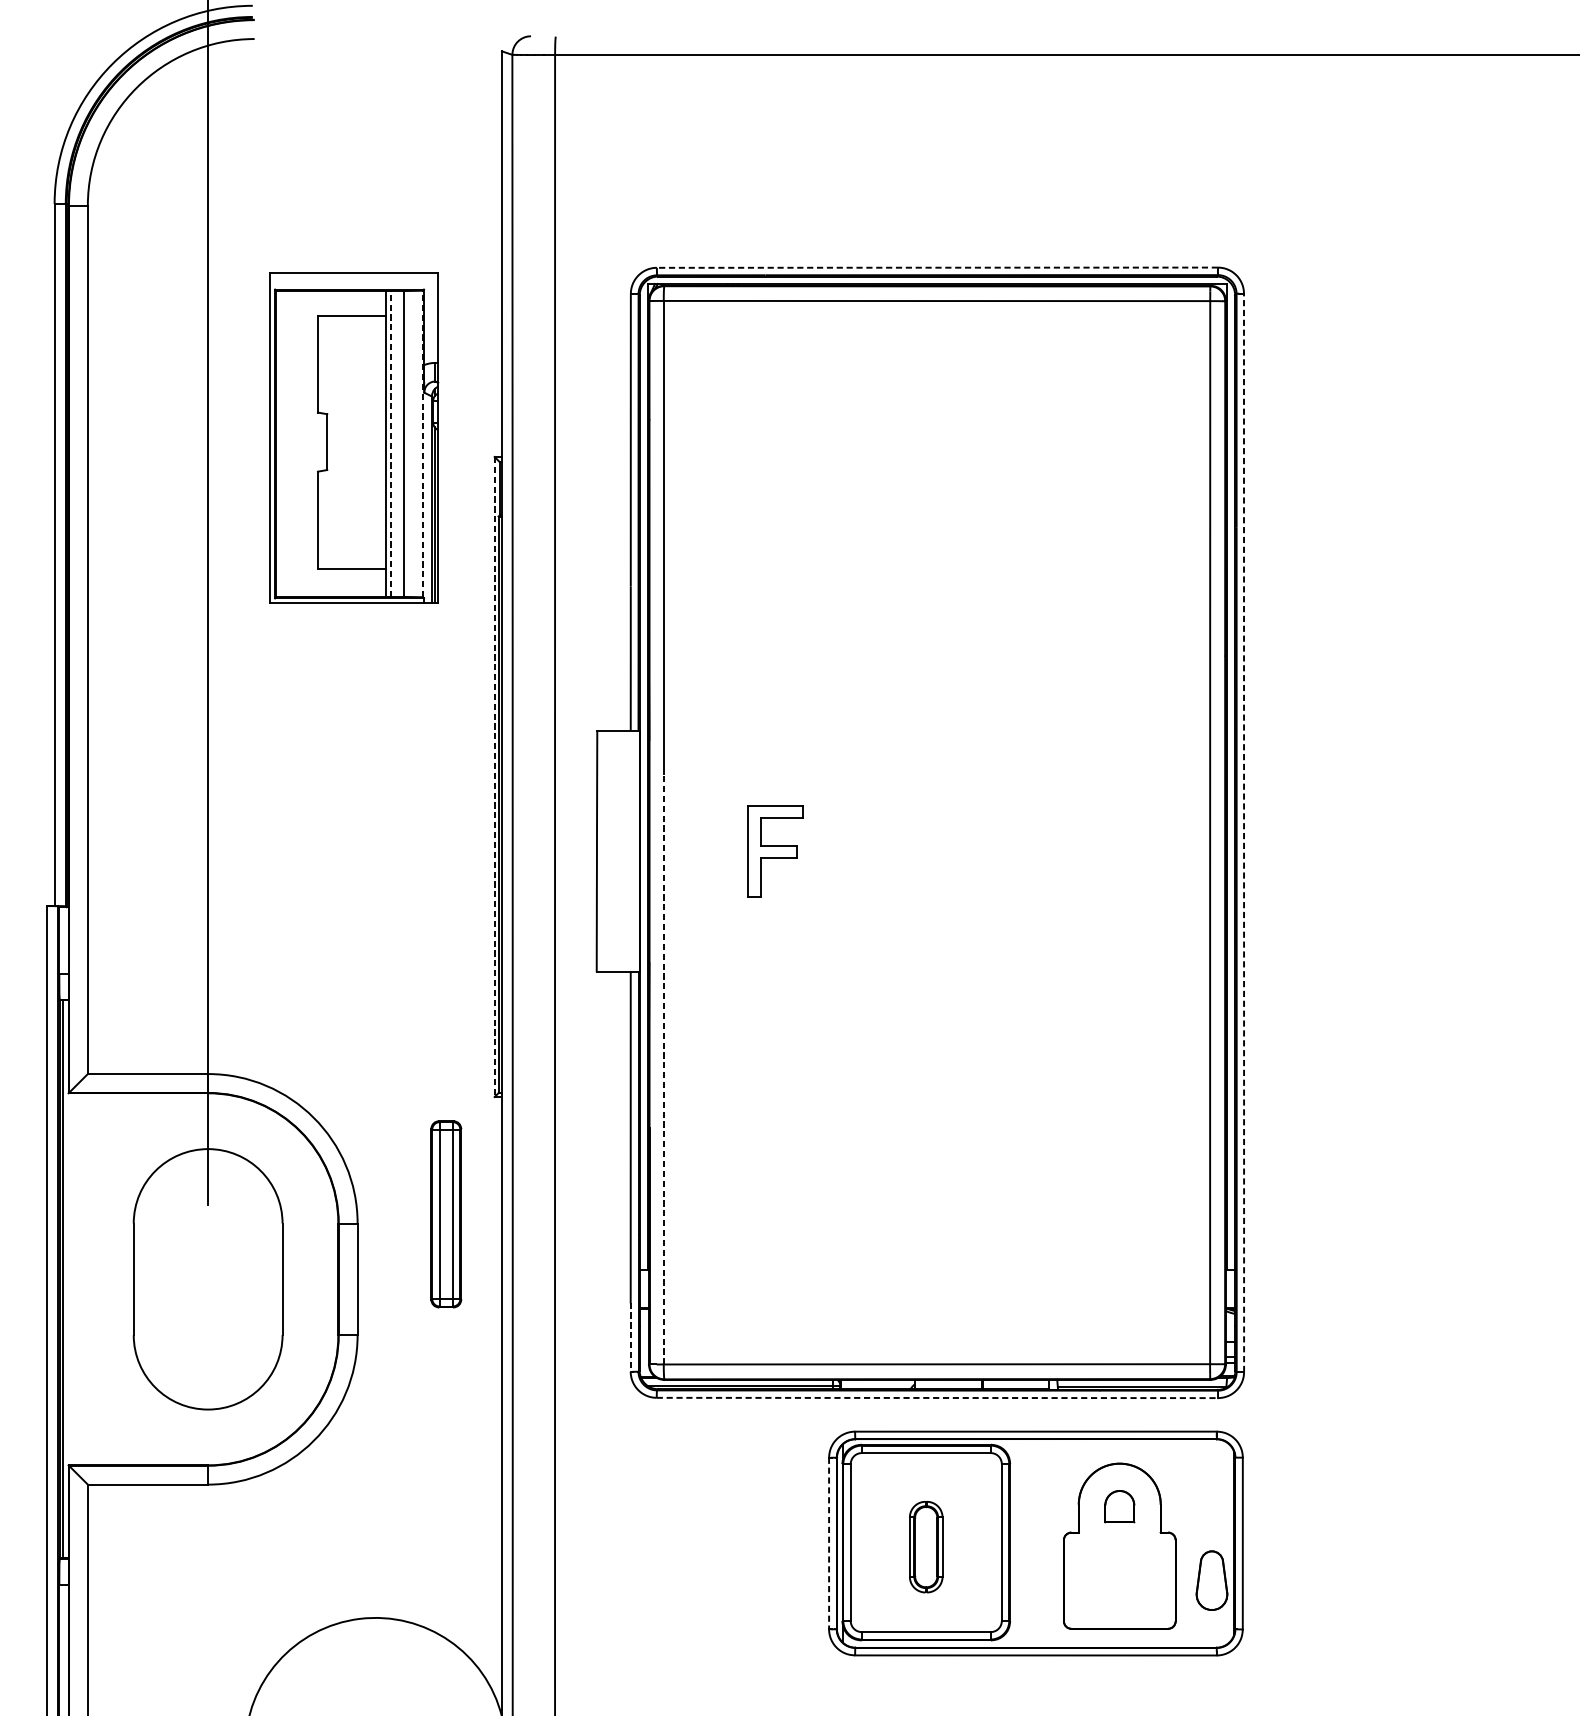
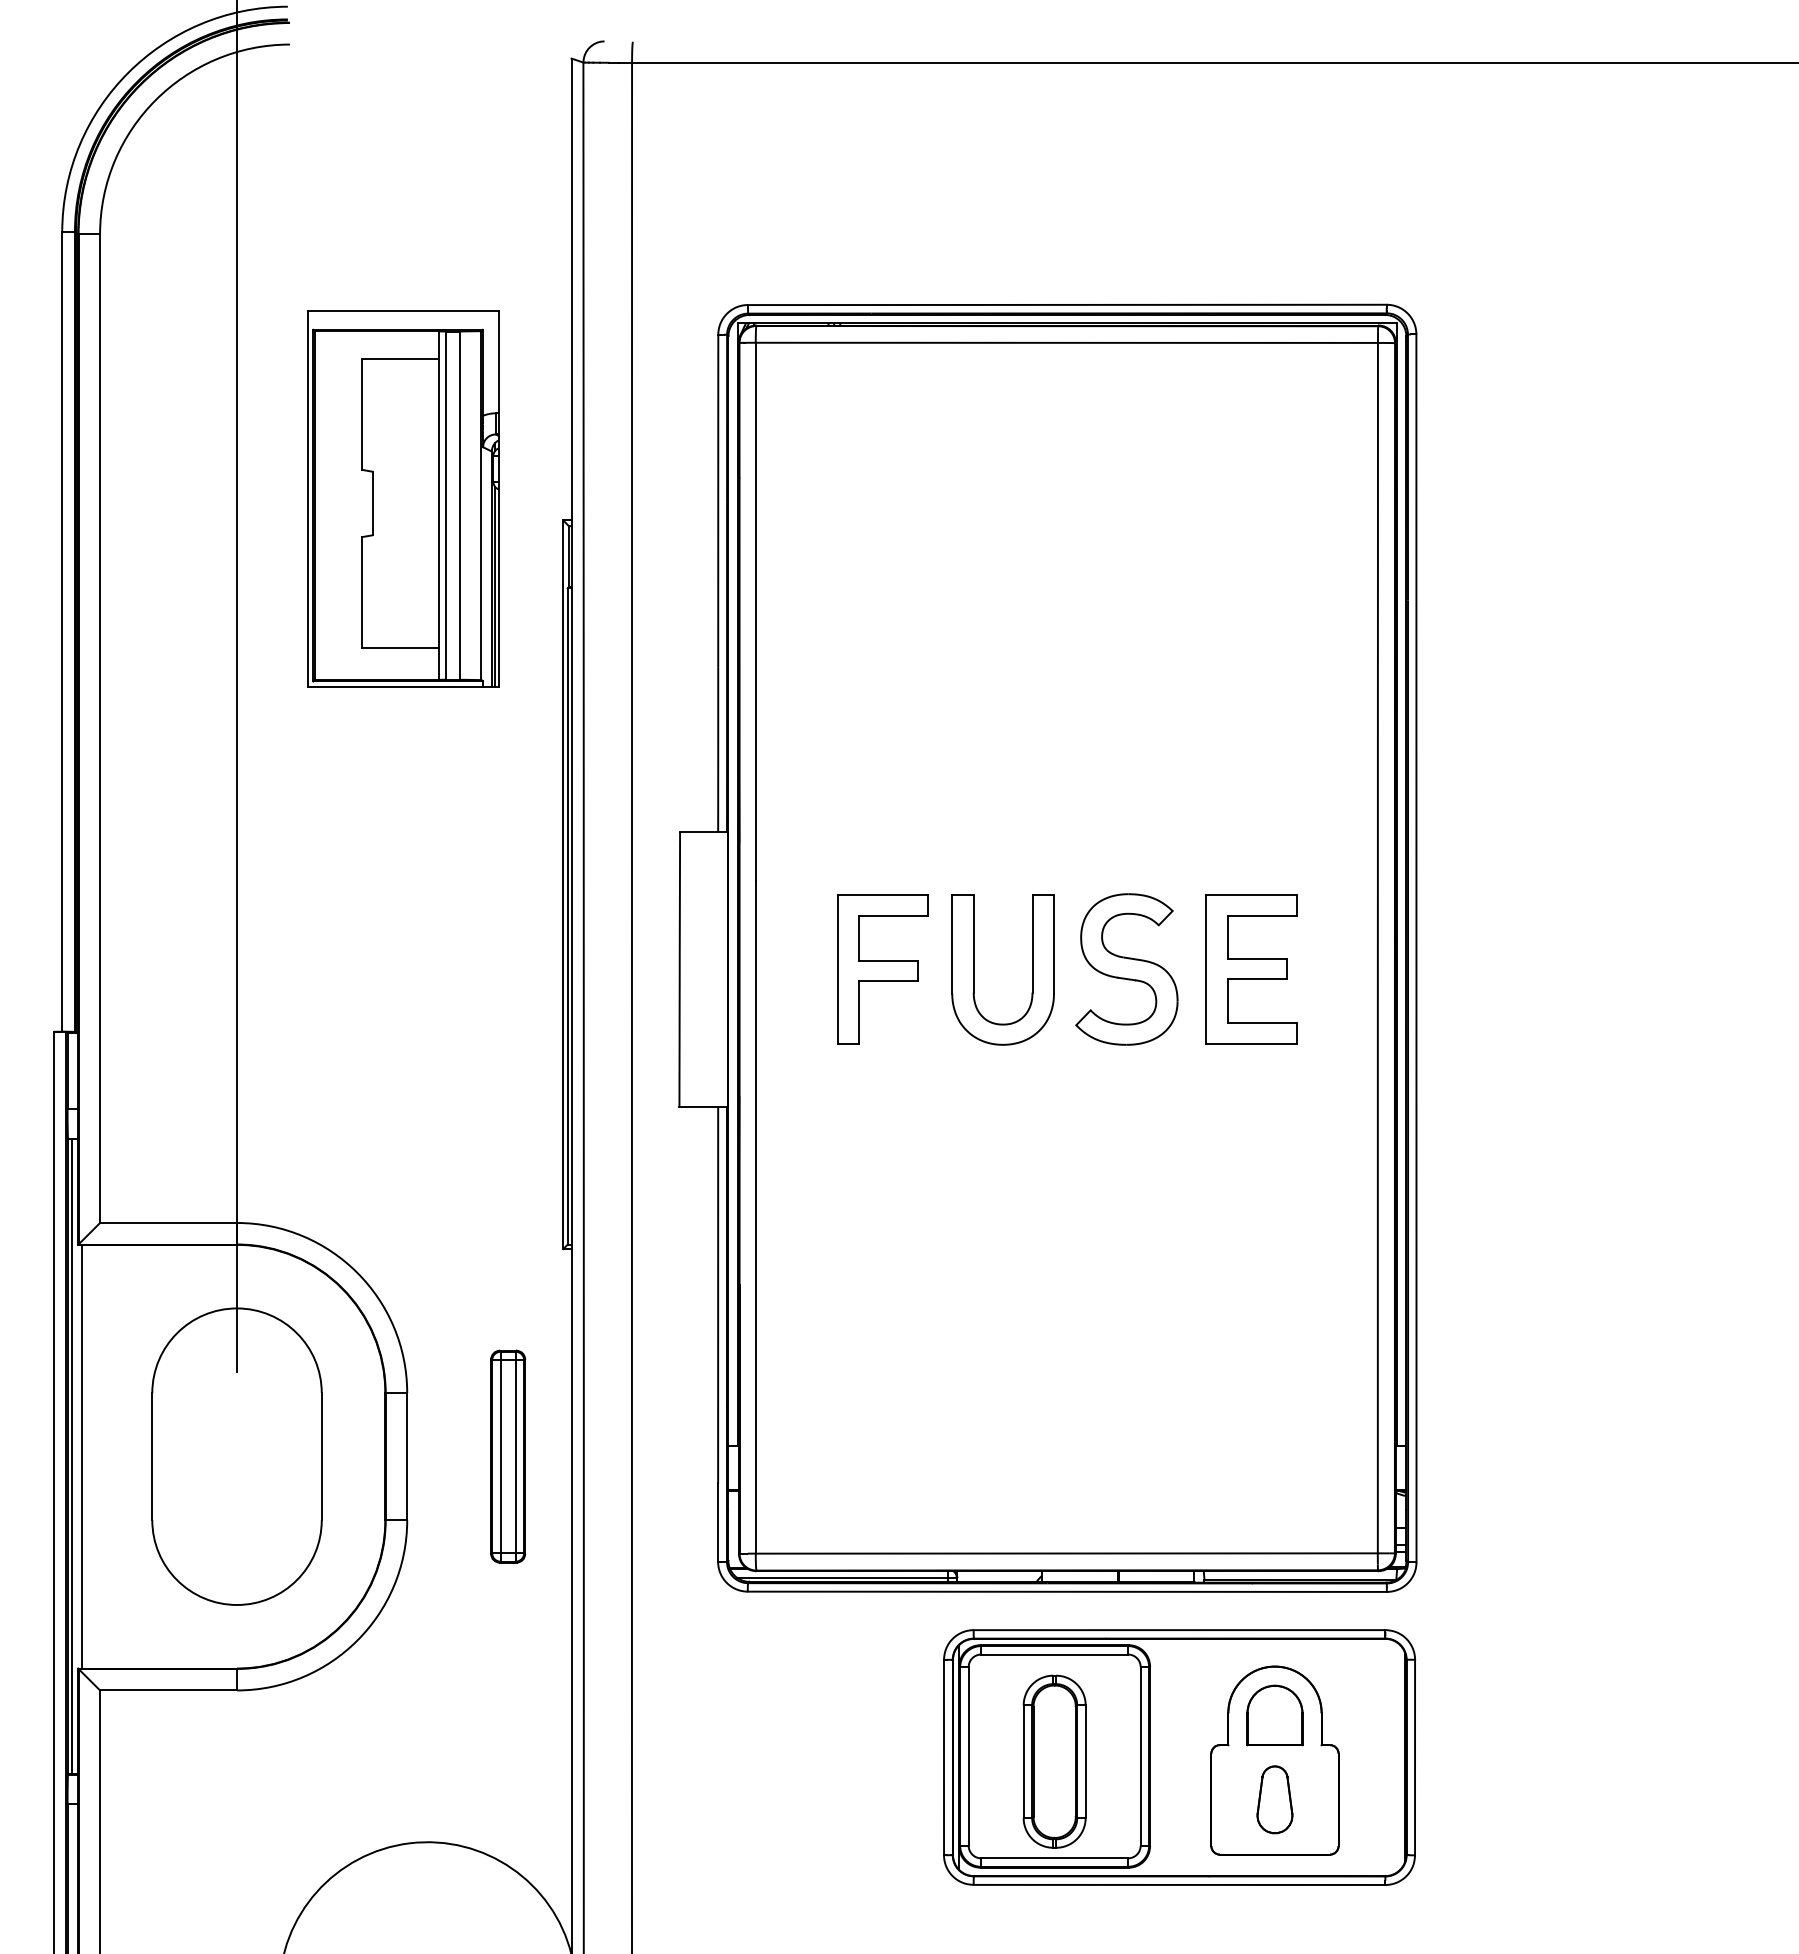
line: (936, 267) -> (1066, 304), dashed -> solid
line: (391, 443) -> (445, 505), dashed -> solid
line: (422, 443) -> (481, 505), dashed -> solid
line: (494, 777) -> (563, 885), dashed -> solid
line: (1244, 832) -> (1416, 948), dashed -> solid
part: (775, 851) -> (882, 969), size x1.43
part: (855, 851) -> (974, 969), added
part: (989, 851) -> (1126, 969), added
part: (1099, 851) -> (1251, 969), added
line: (663, 1068) -> (755, 1216), dashed -> solid
part: (446, 1214) -> (508, 1456), moved
line: (72, 1279) -> (82, 1456), added
line: (631, 1337) -> (718, 1523), dashed -> solid
line: (937, 1397) -> (1067, 1591), dashed -> solid
part: (1119, 1506) -> (1274, 1715), size x1.67
line: (829, 1543) -> (944, 1757), dashed -> solid
part: (926, 1547) -> (1054, 1761), size x1.67
part: (1211, 1580) -> (1274, 1799), moved

